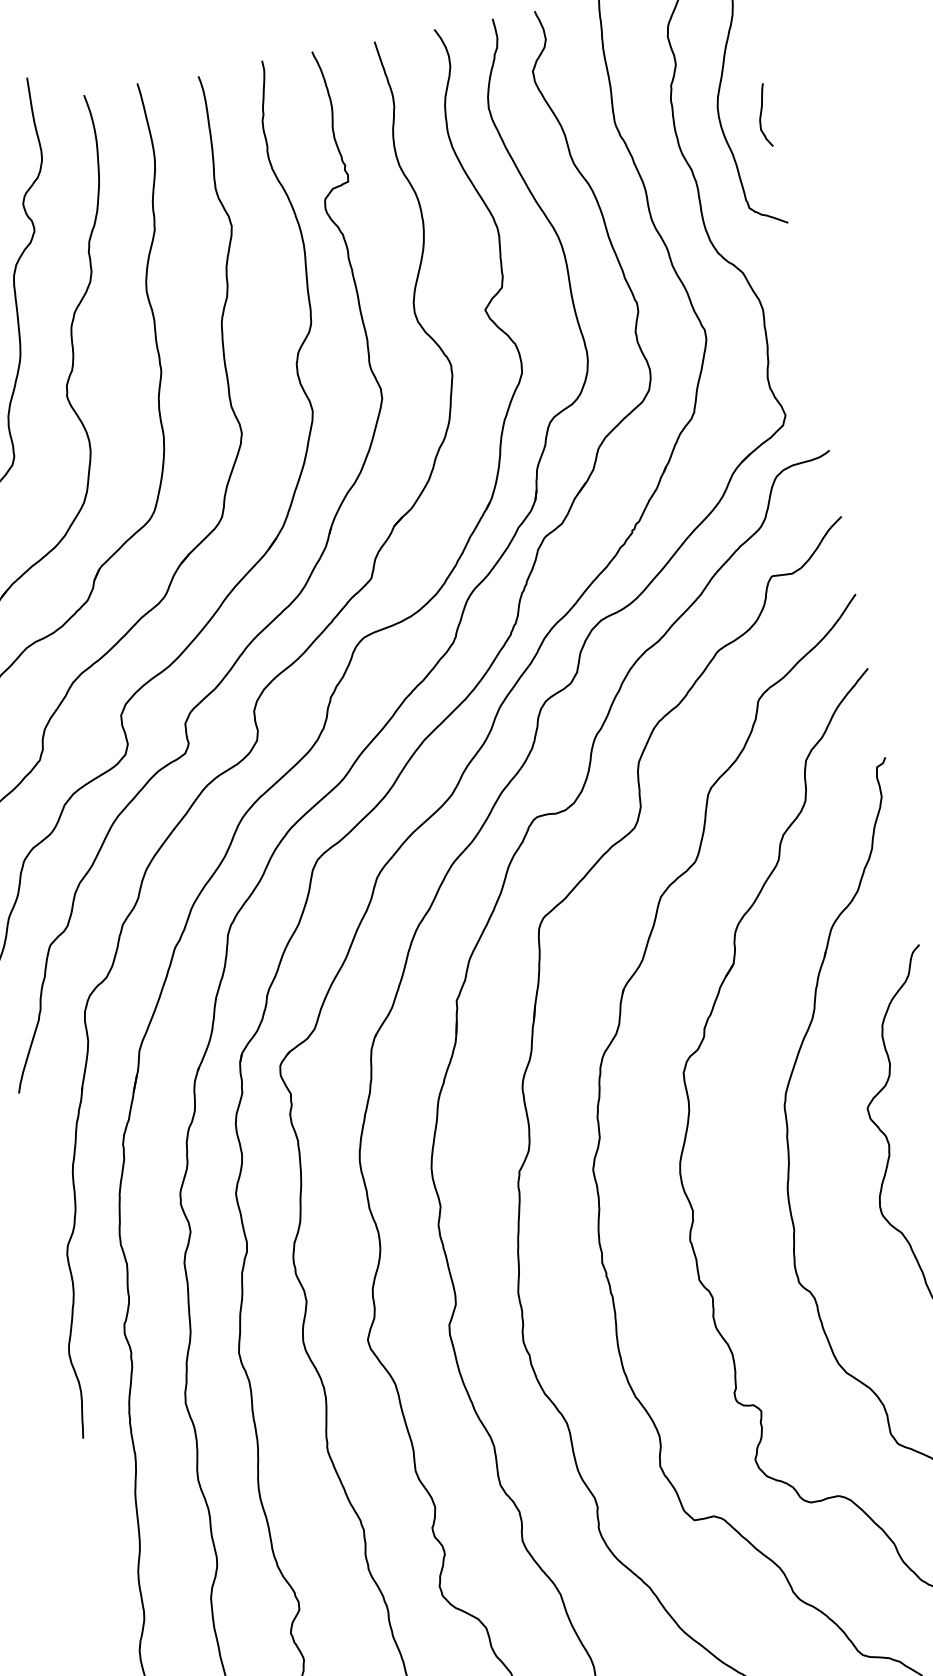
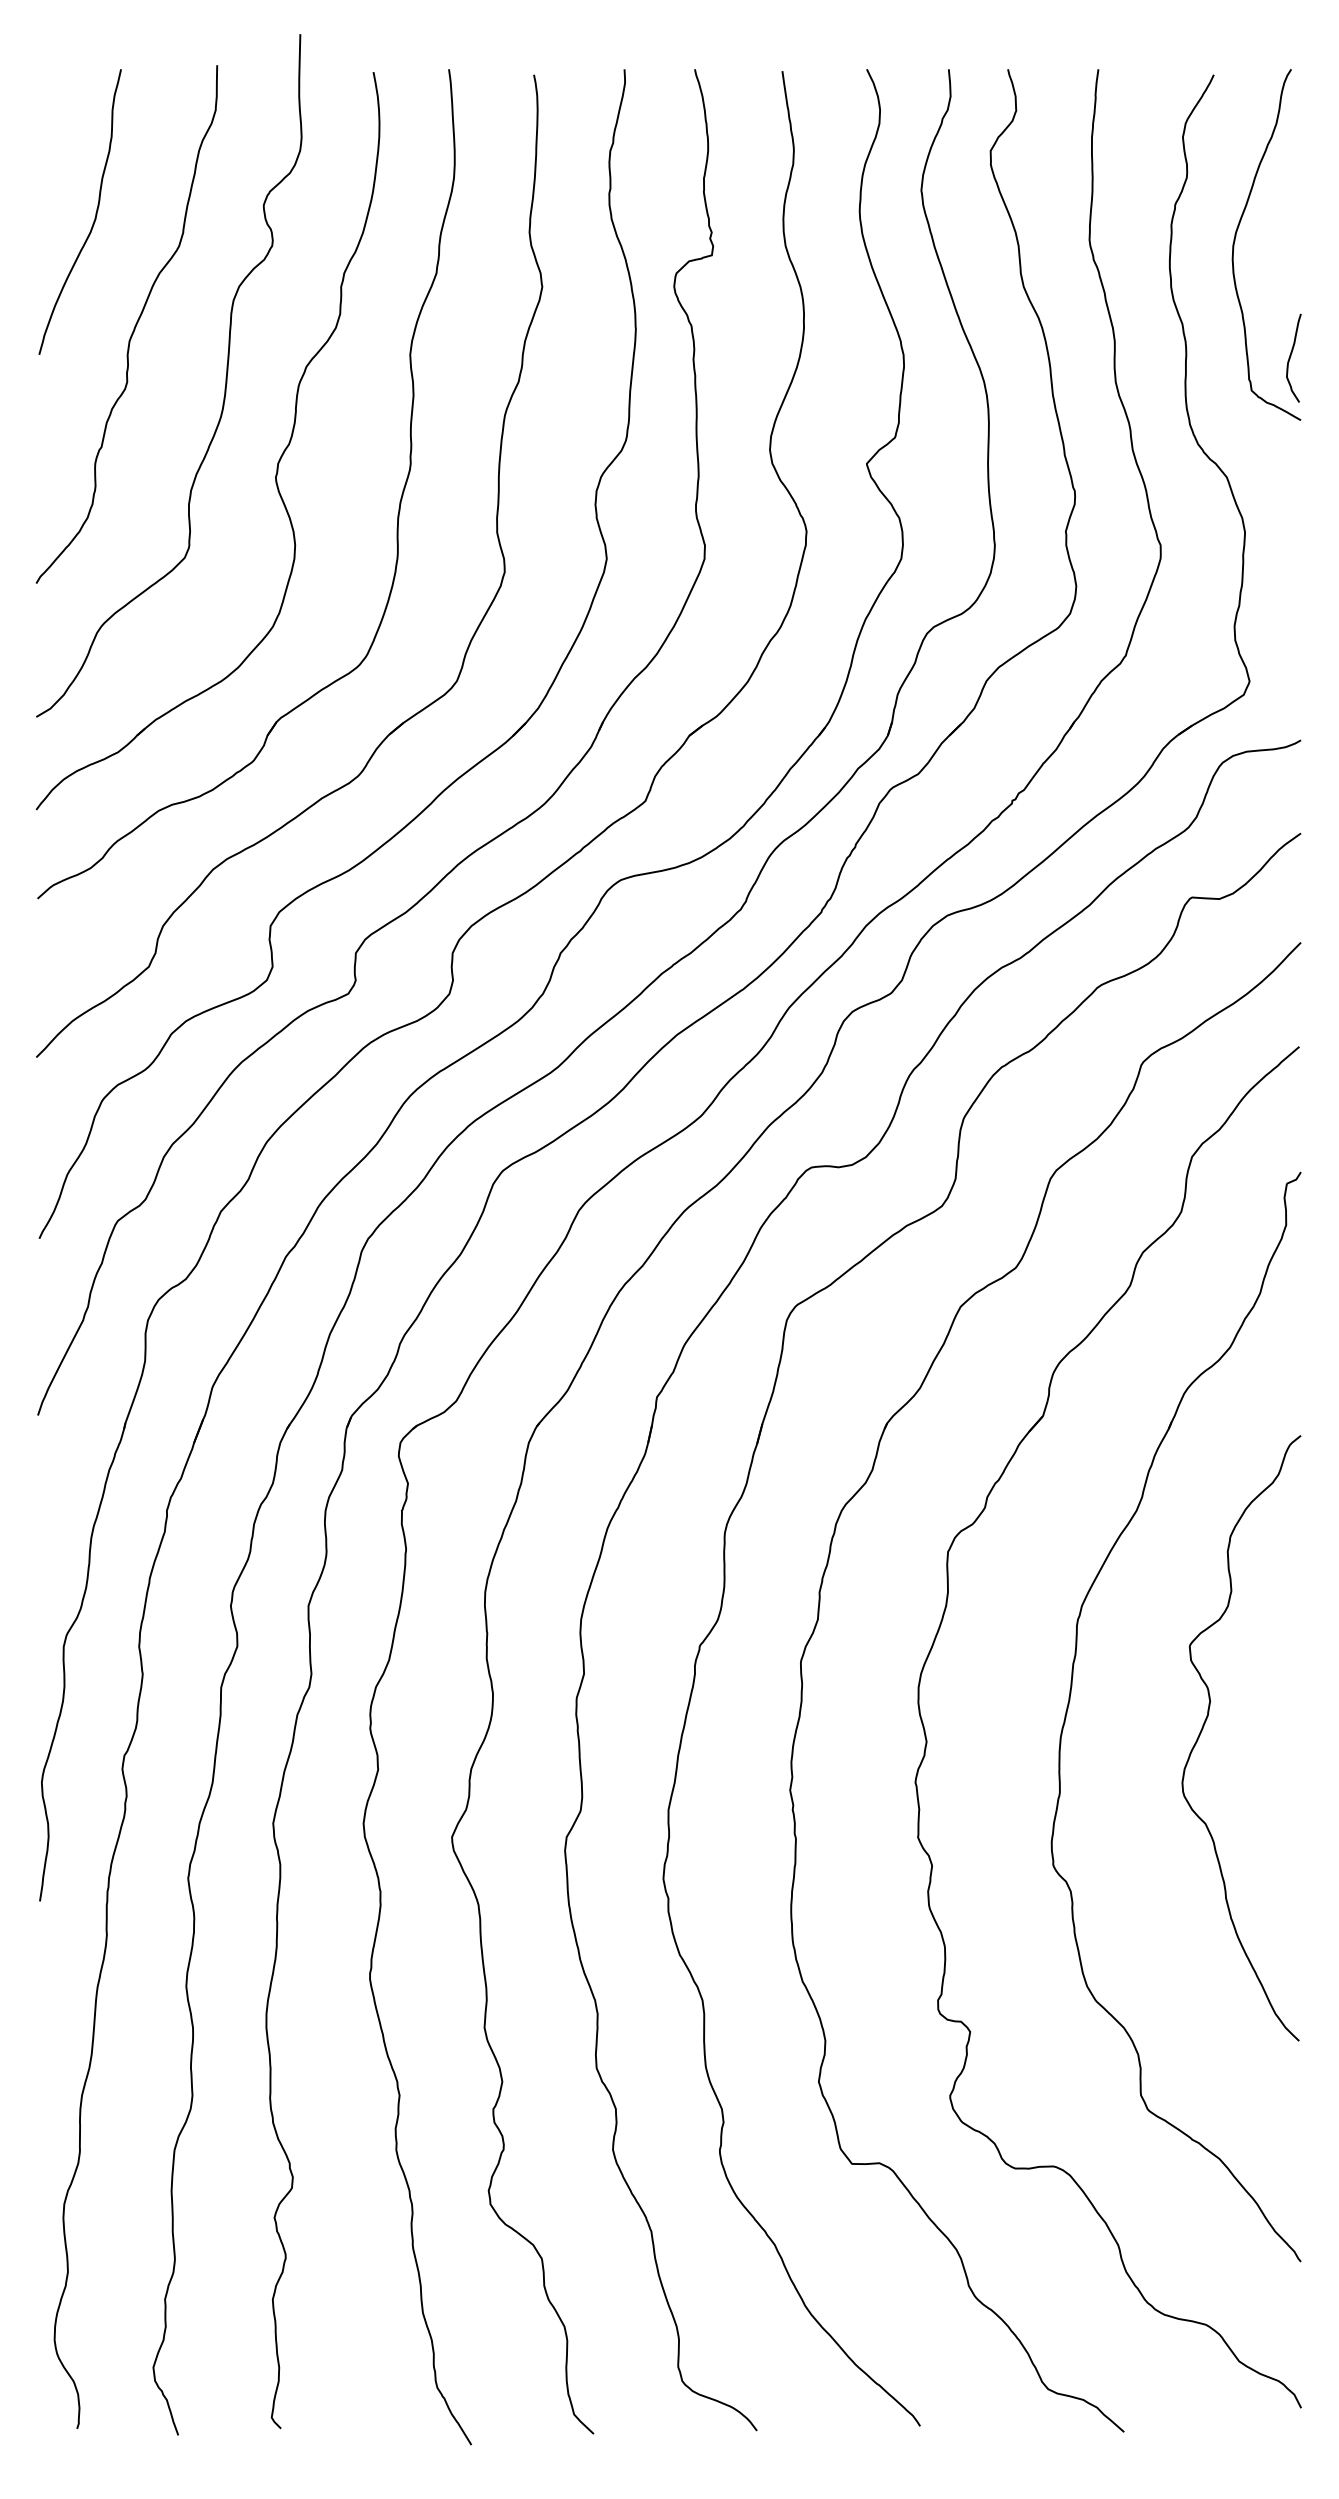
curve: (761, 114) -> (1291, 356), moved

